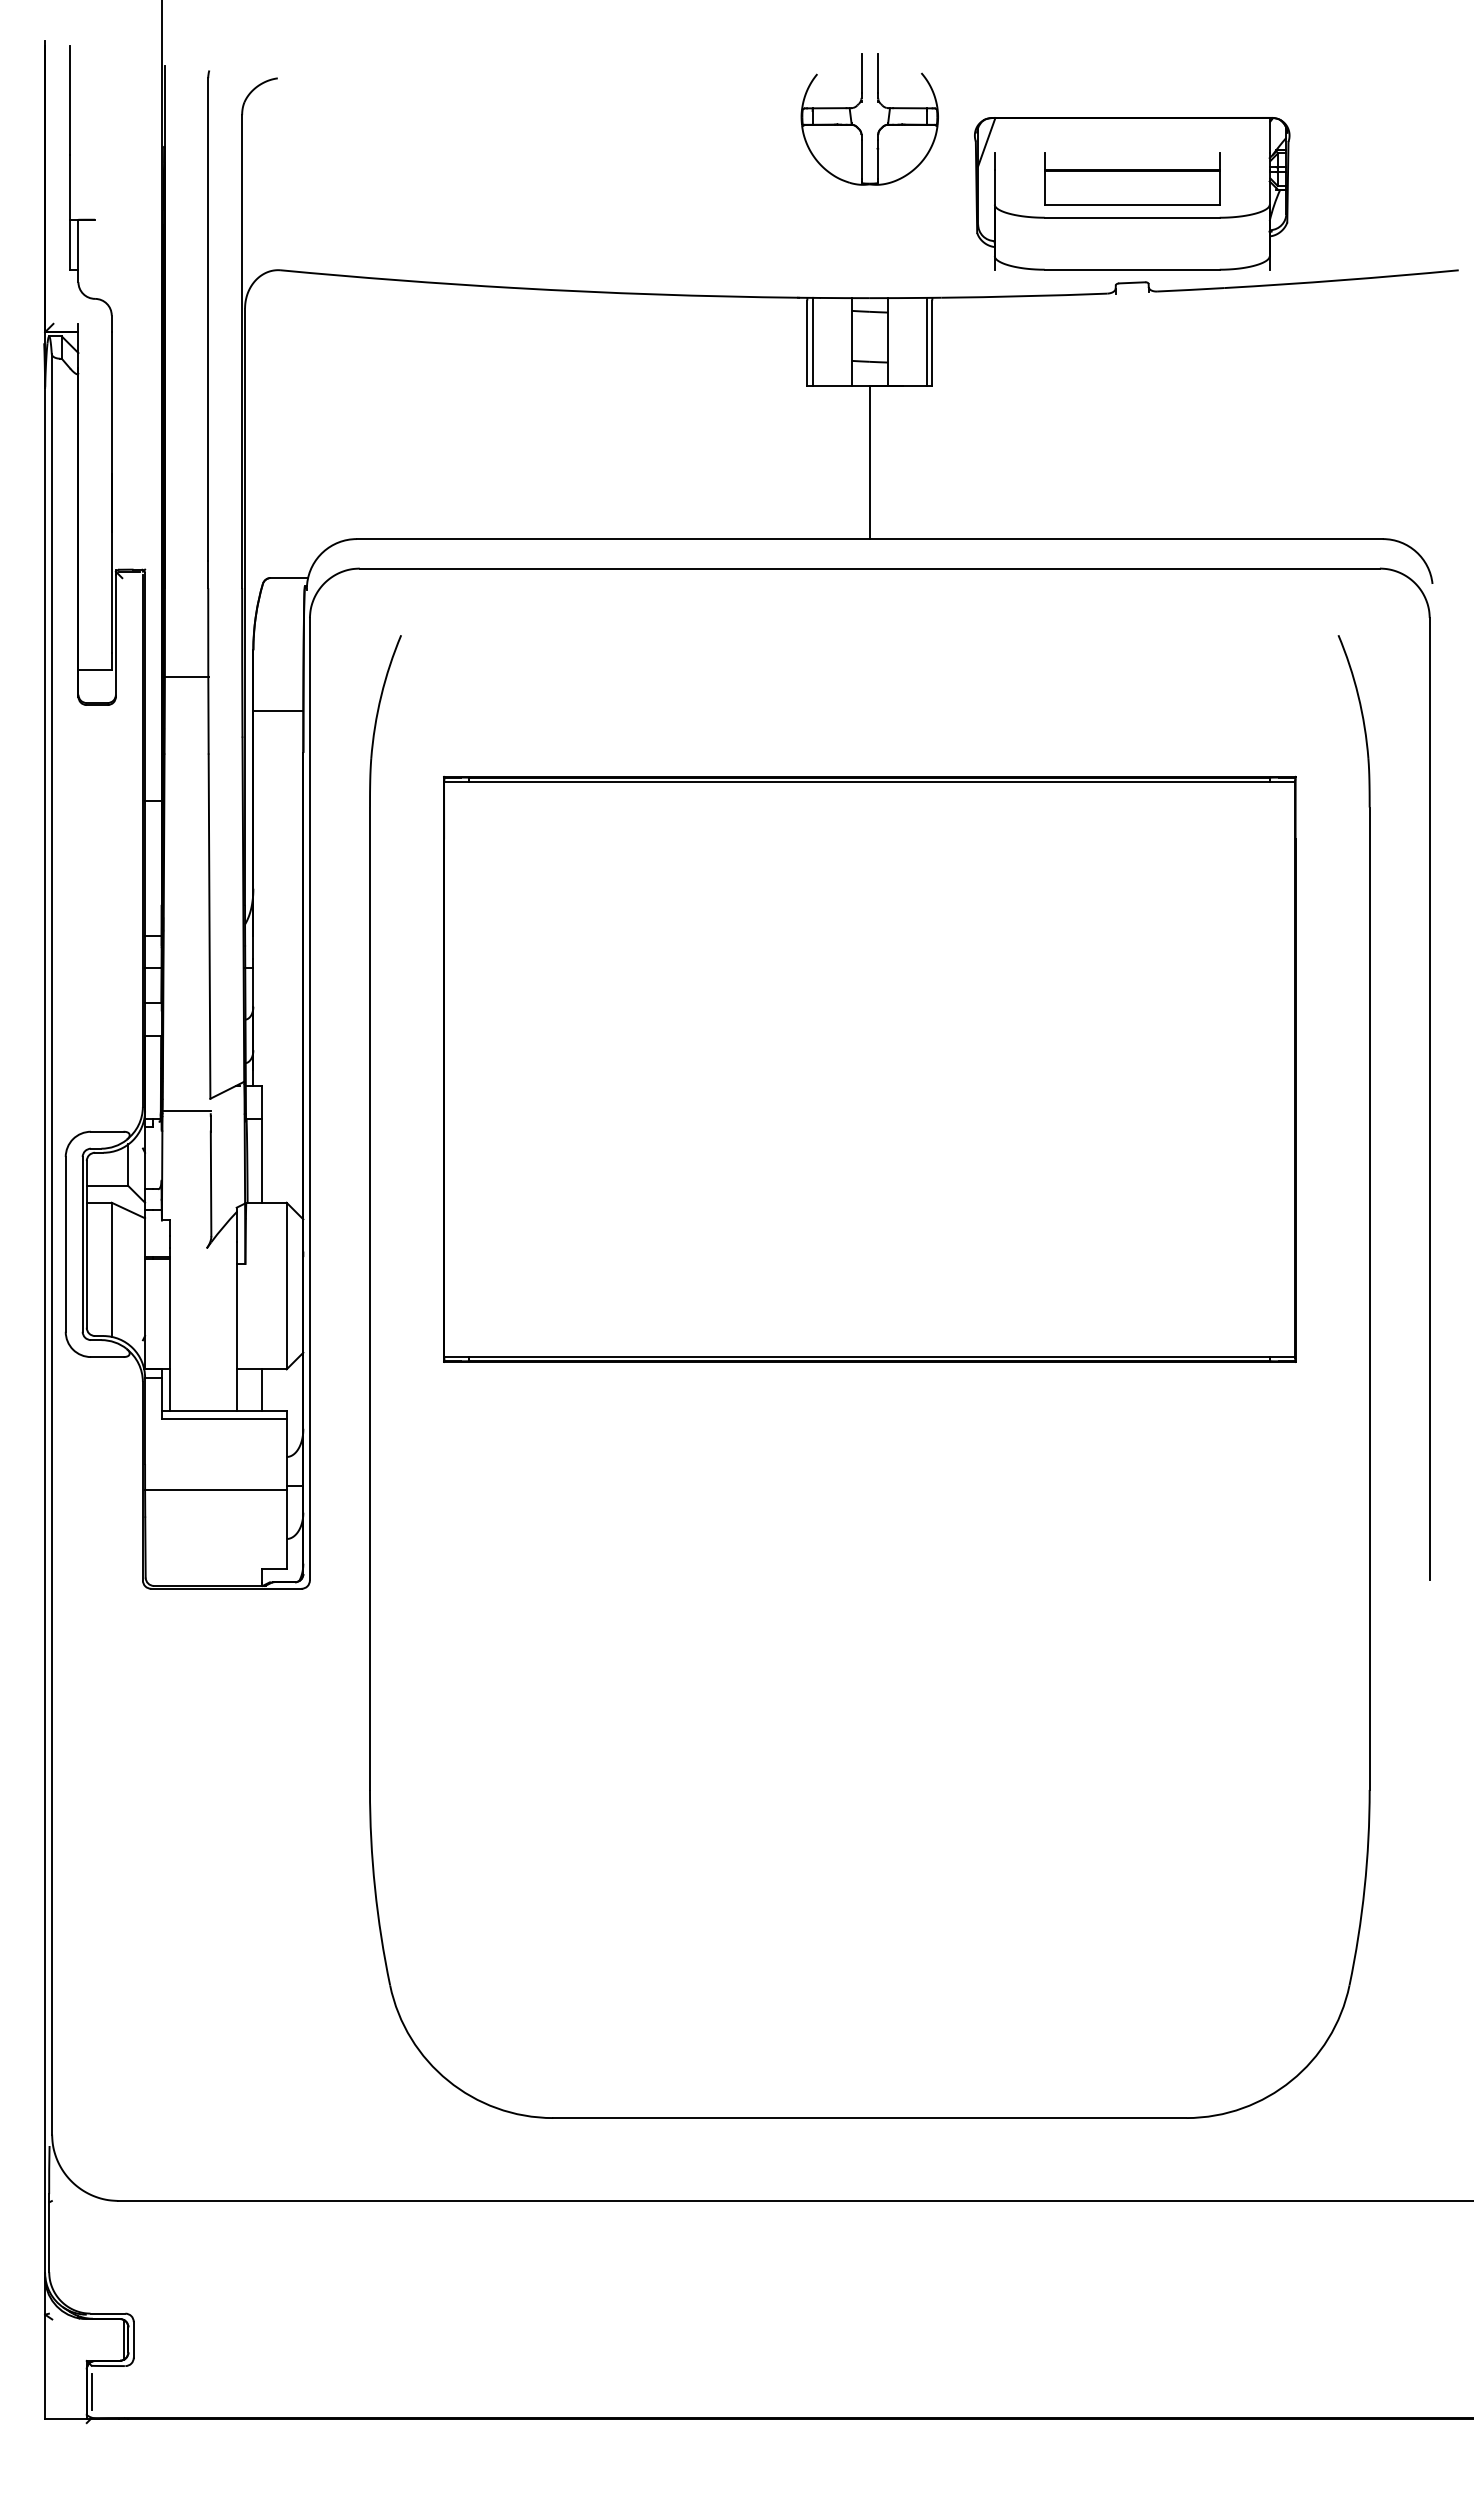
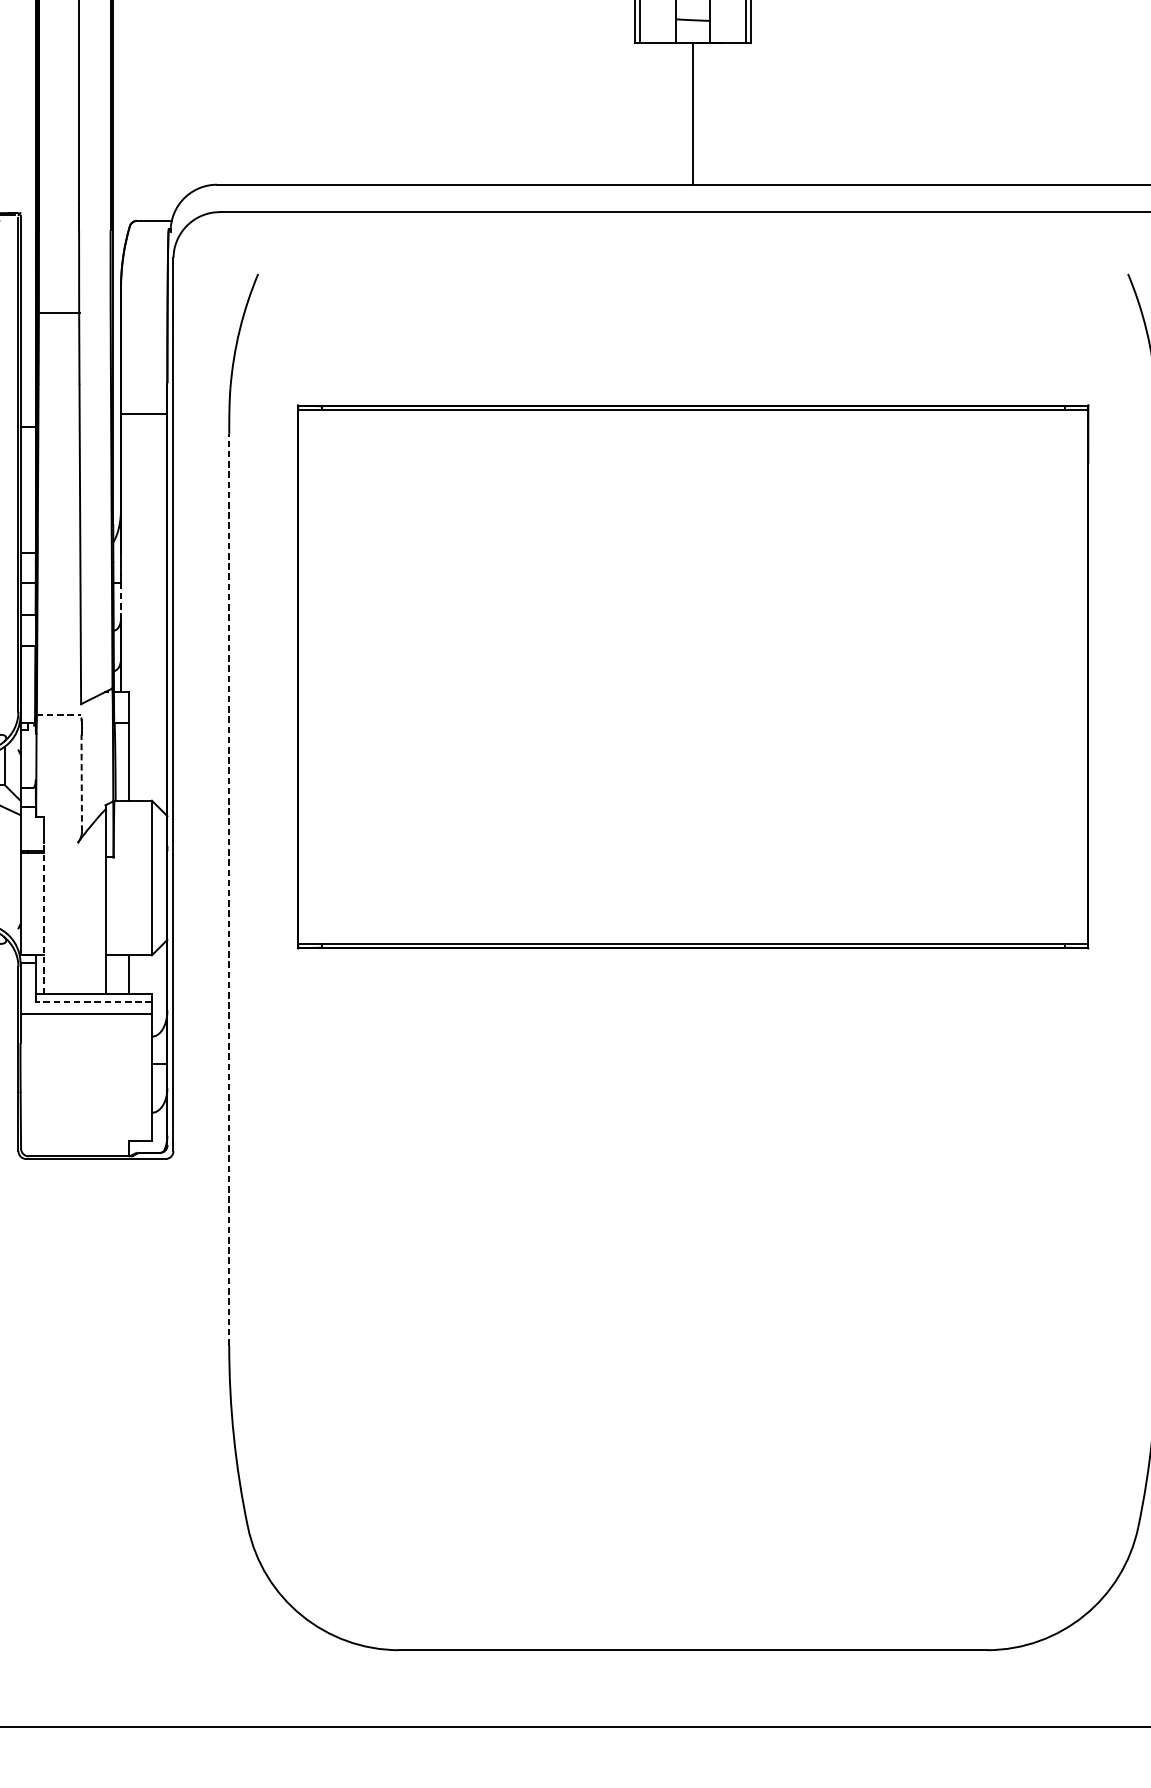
line: (278, 711) -> (144, 414), moved
line: (253, 987) -> (121, 600), solid -> dashed
line: (187, 1110) -> (59, 715), solid -> dashed
line: (211, 1183) -> (82, 782), solid -> dashed
line: (370, 1298) -> (229, 889), solid -> dashed
line: (170, 1329) -> (44, 918), solid -> dashed
line: (223, 1419) -> (93, 1001), solid -> dashed
line: (215, 1490) -> (85, 1013), moved

